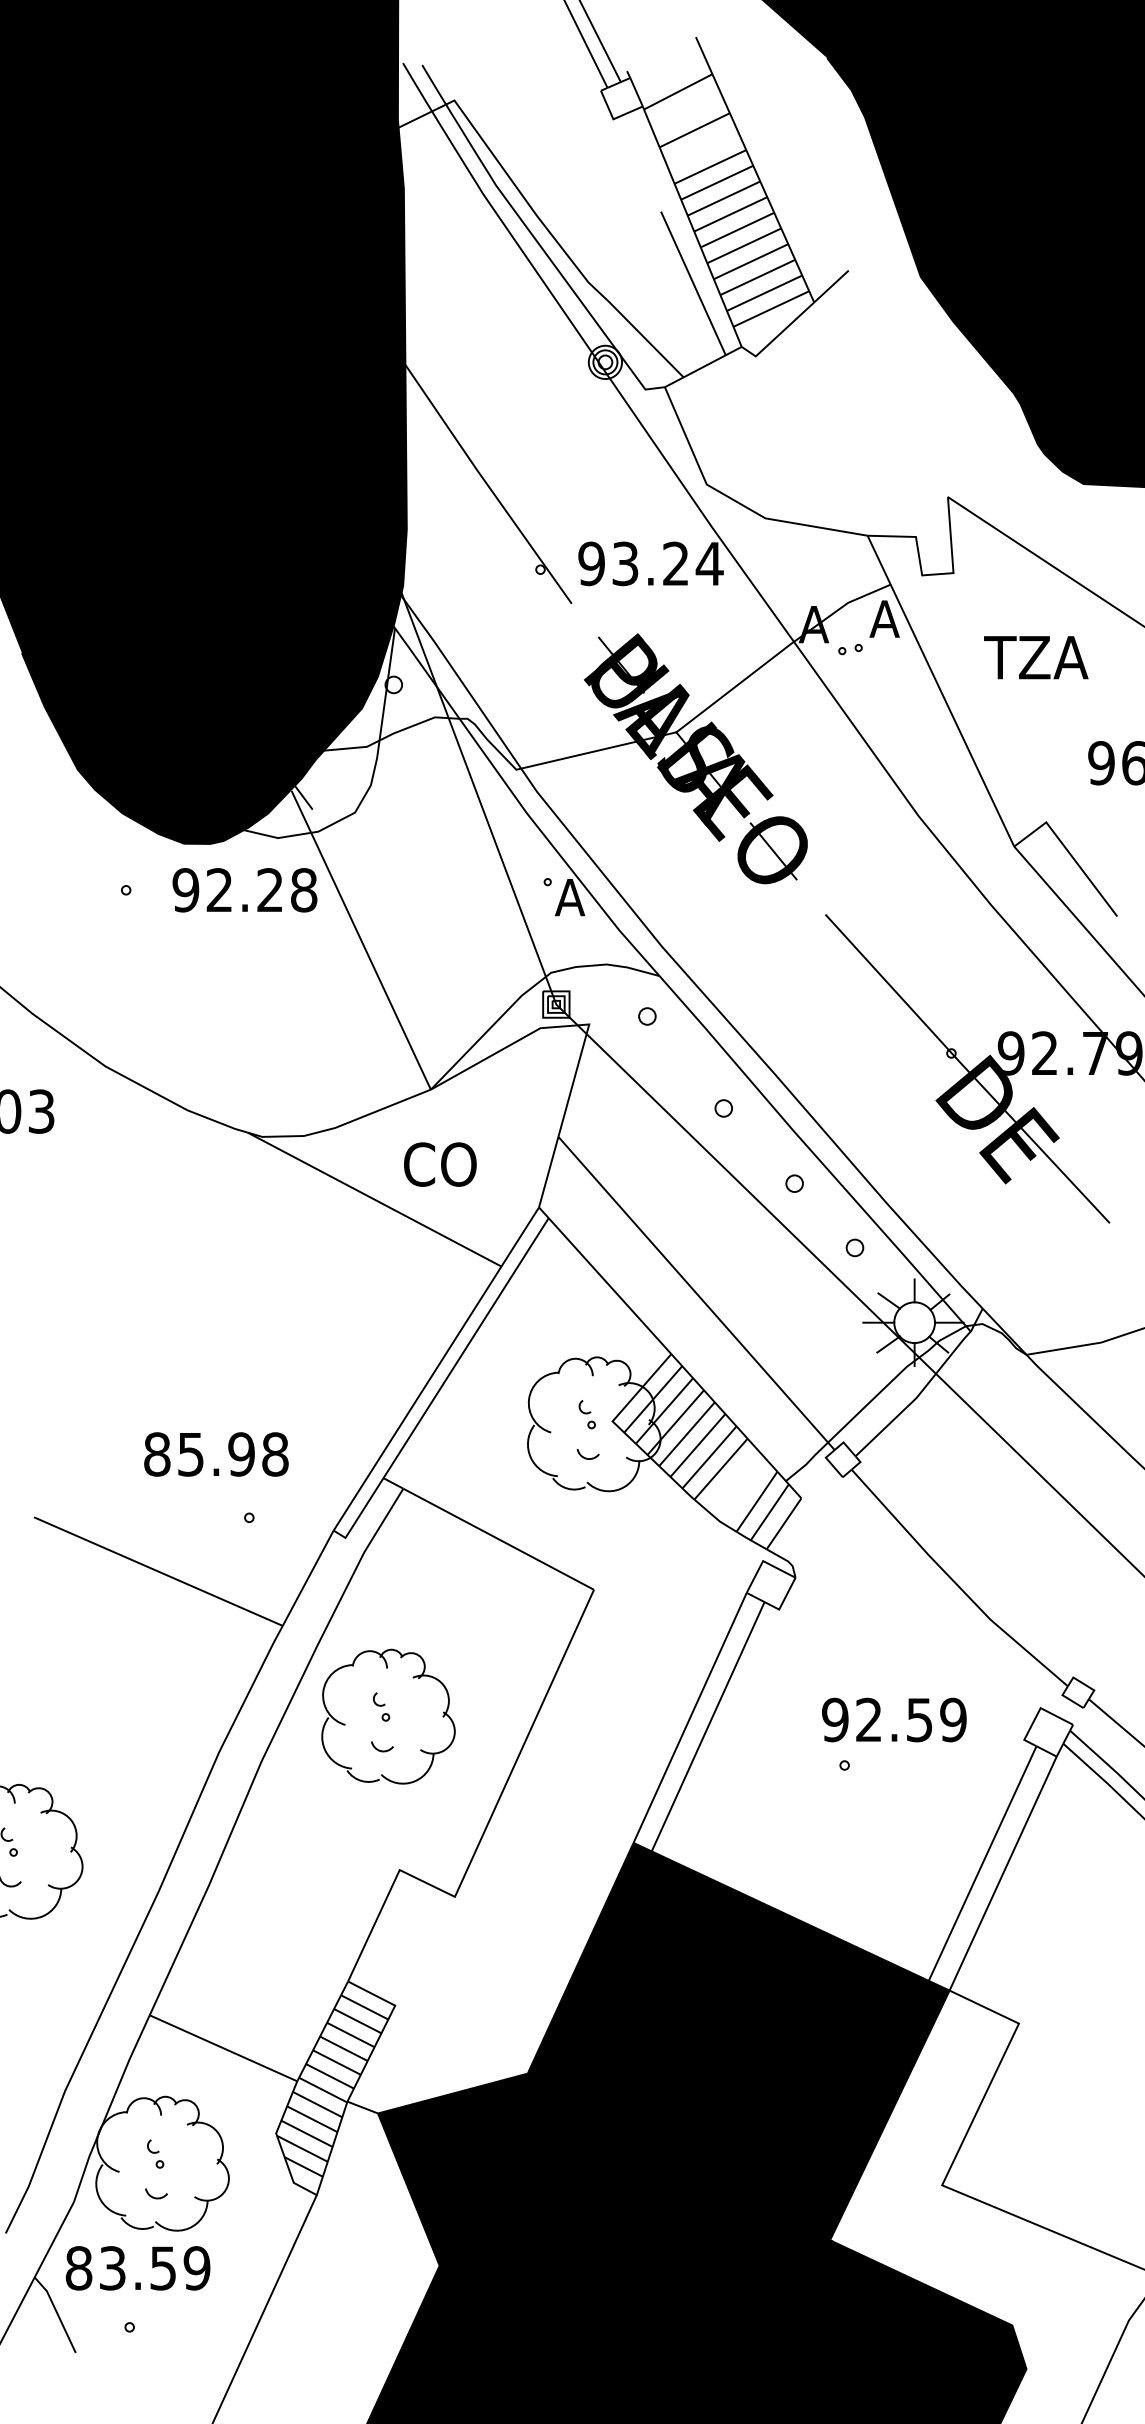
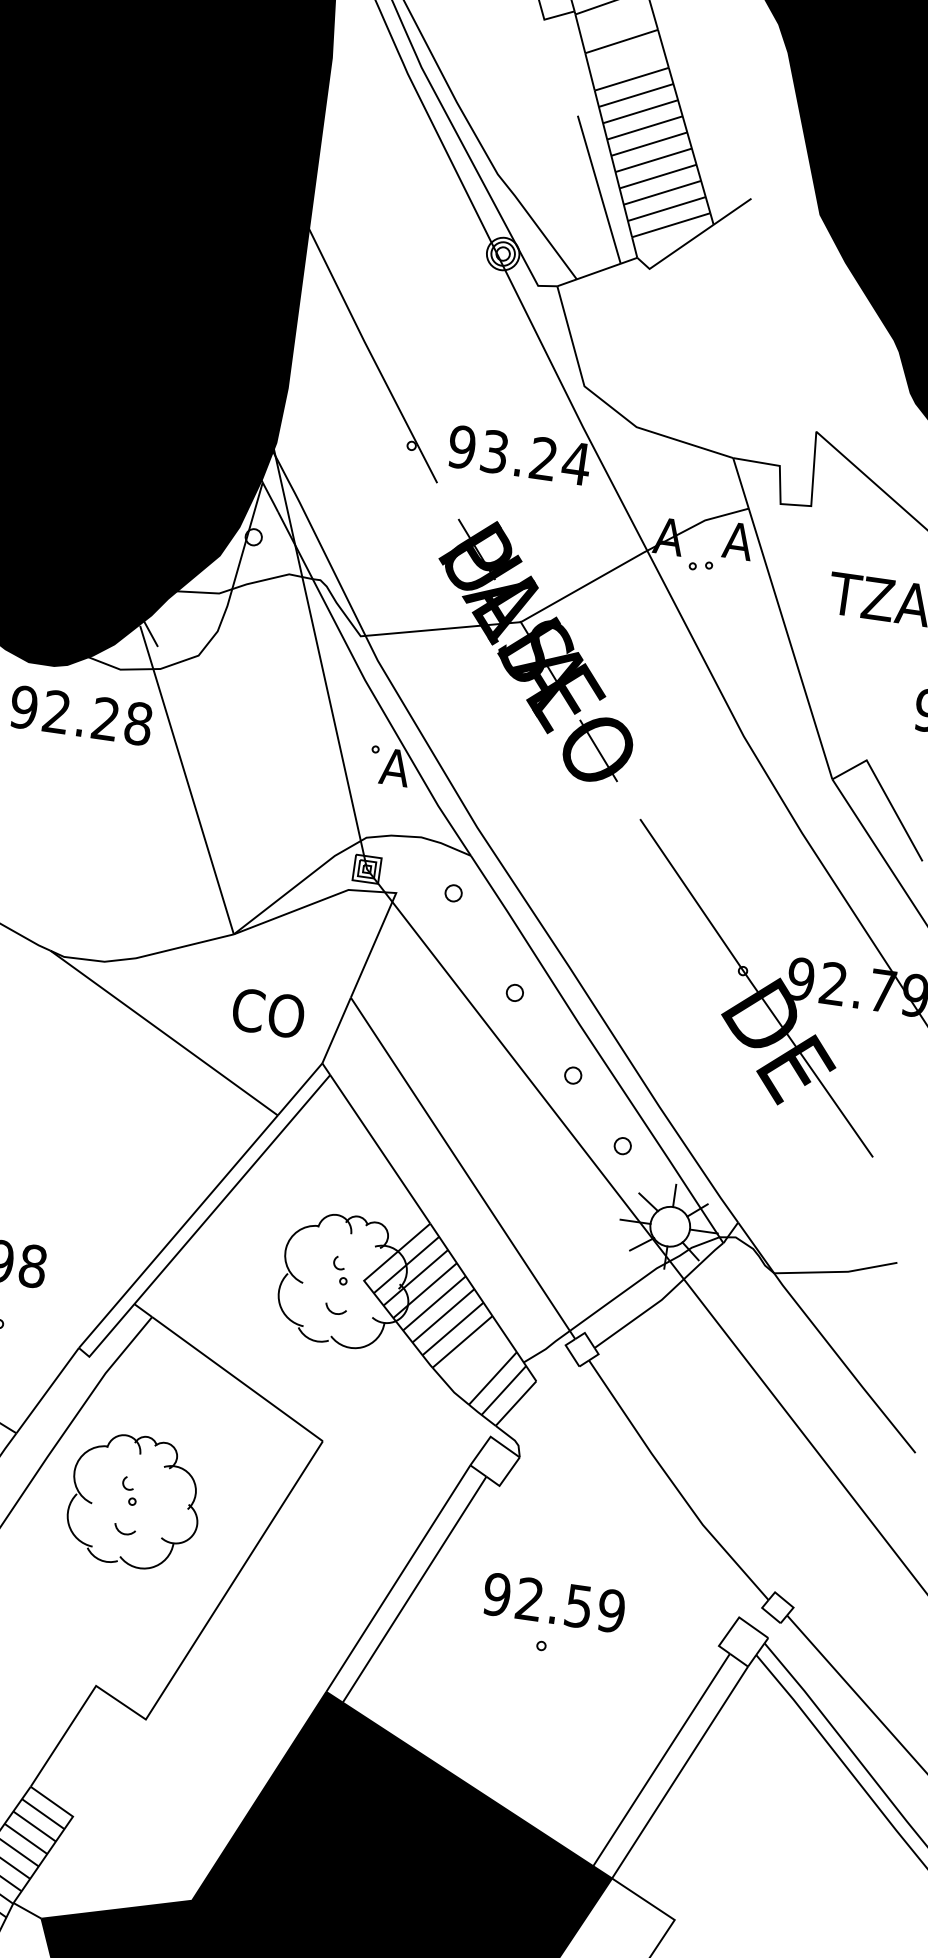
text: (440, 1164) -> (268, 1013), moved
part: (388, 1716) -> (135, 1501), moved
text: (894, 1719) -> (554, 1602), moved

